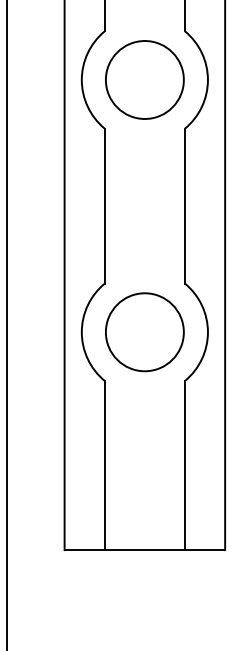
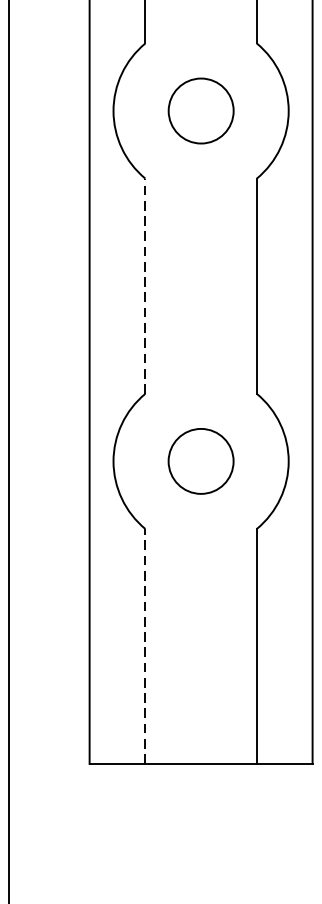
circle: (144, 79) -> (200, 110), size x0.6
line: (104, 206) -> (145, 286), solid -> dashed
circle: (144, 332) -> (200, 461), size x0.6
line: (104, 465) -> (145, 646), solid -> dashed

